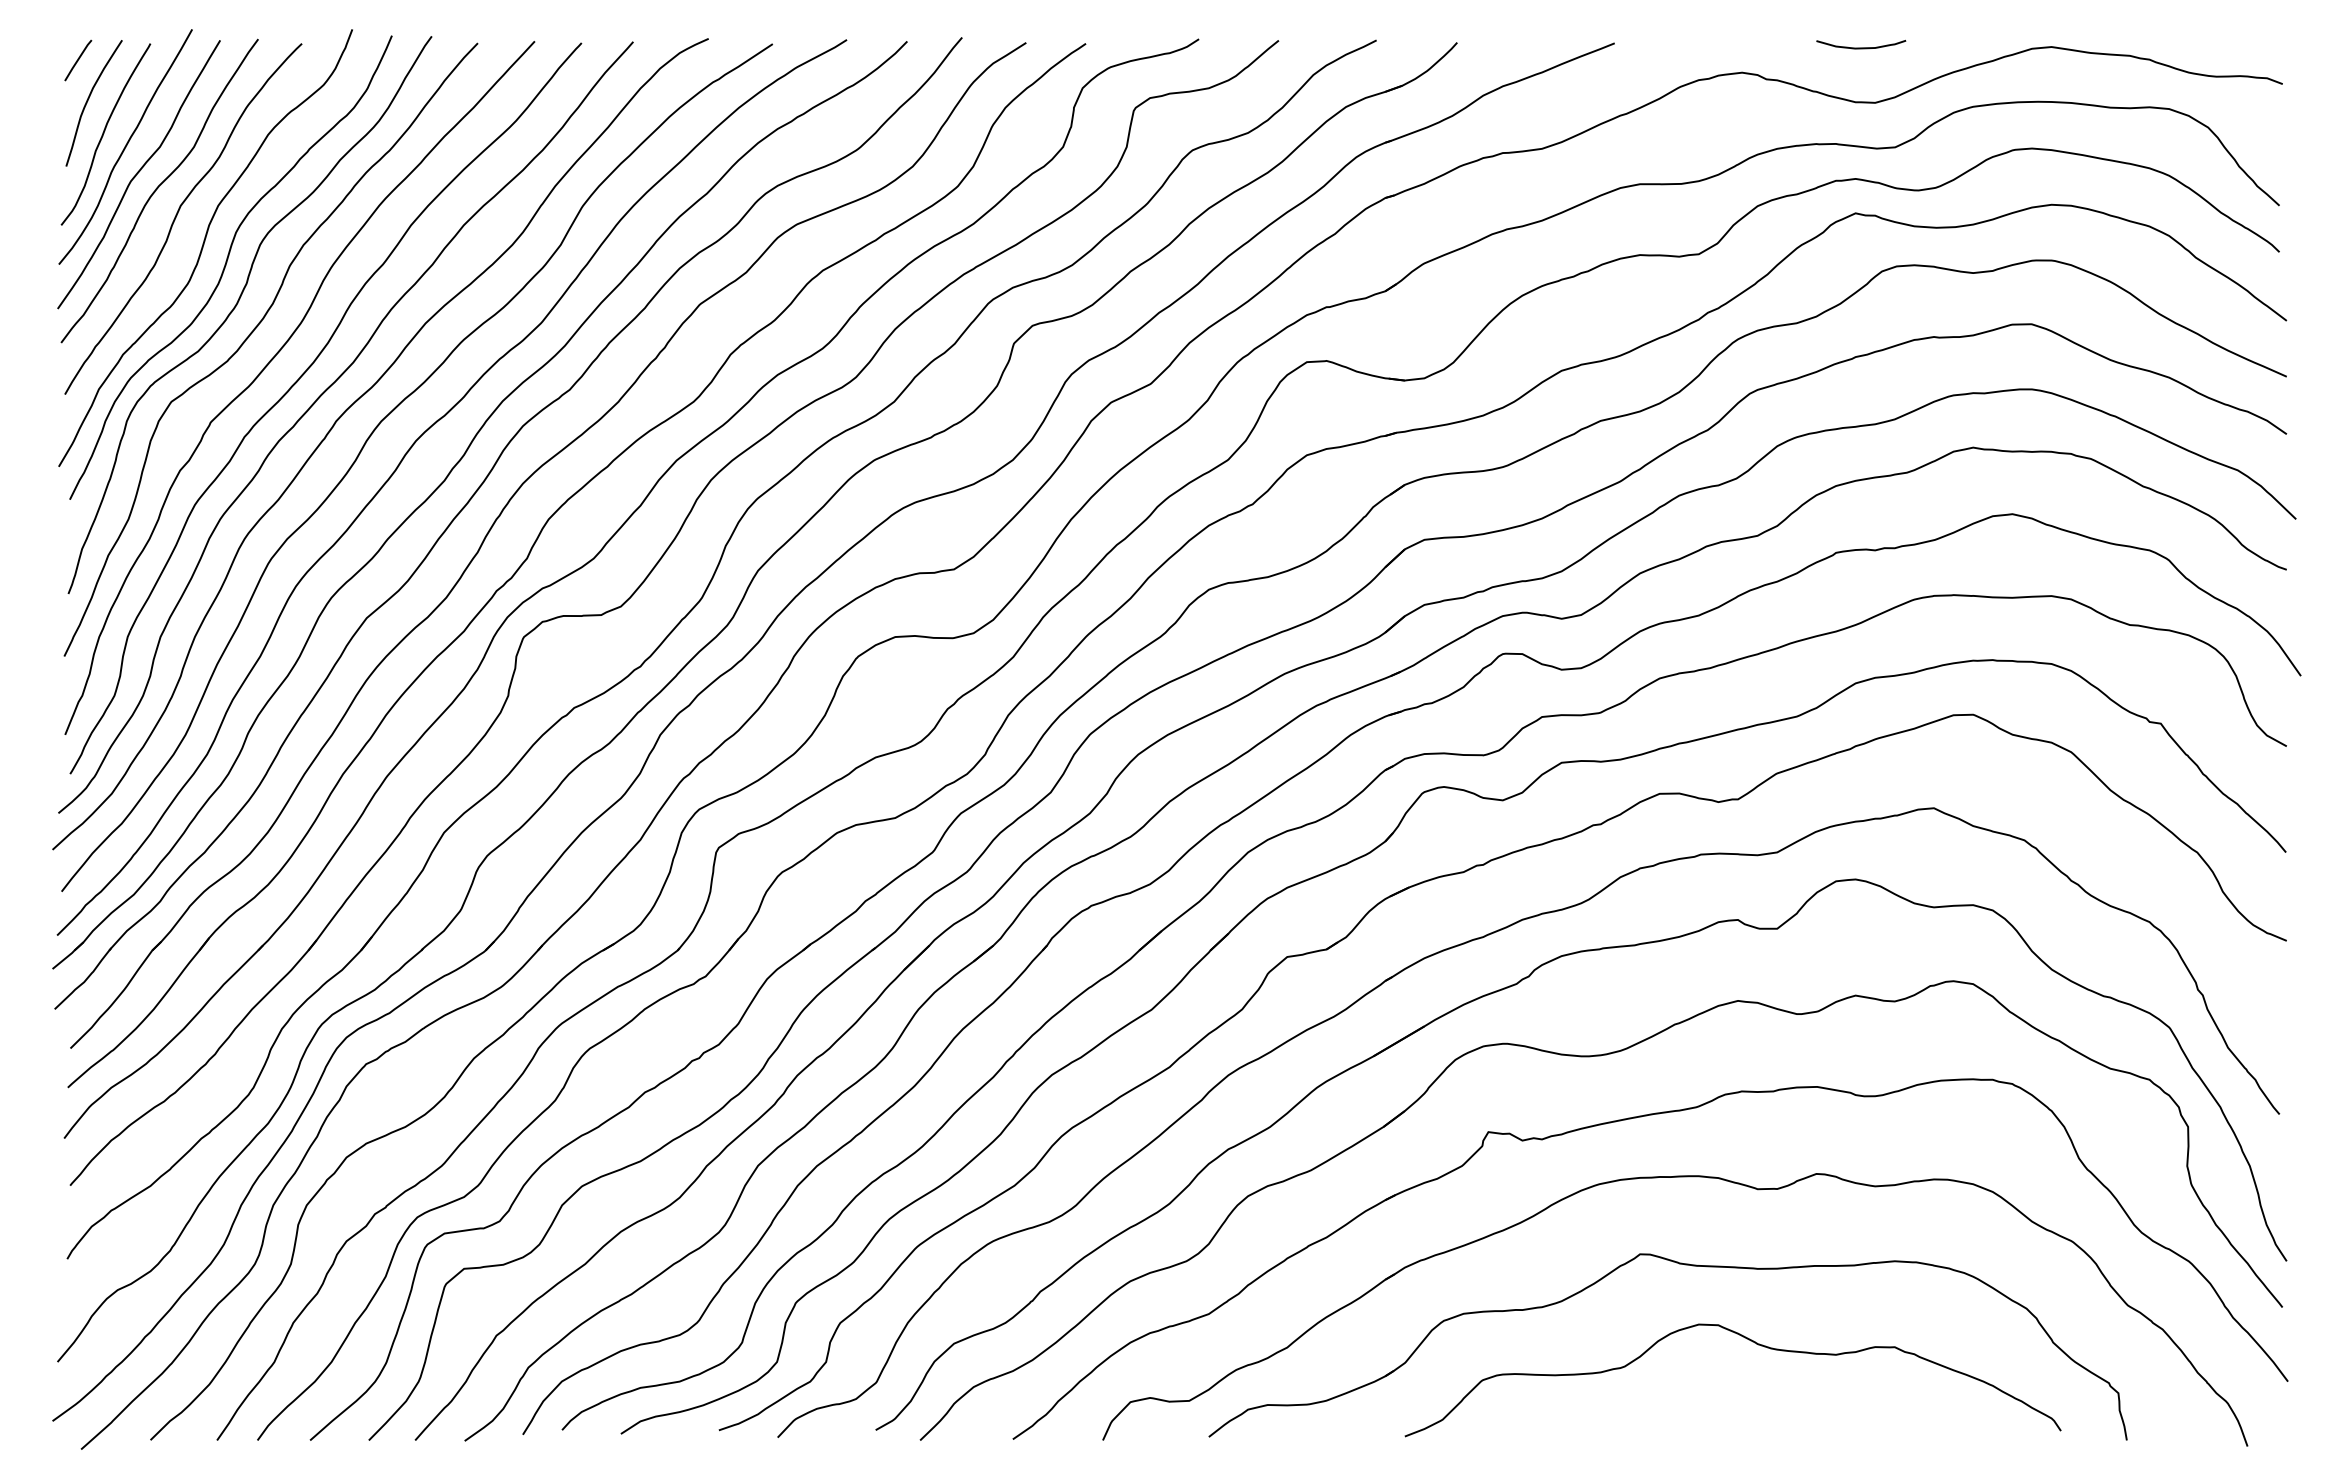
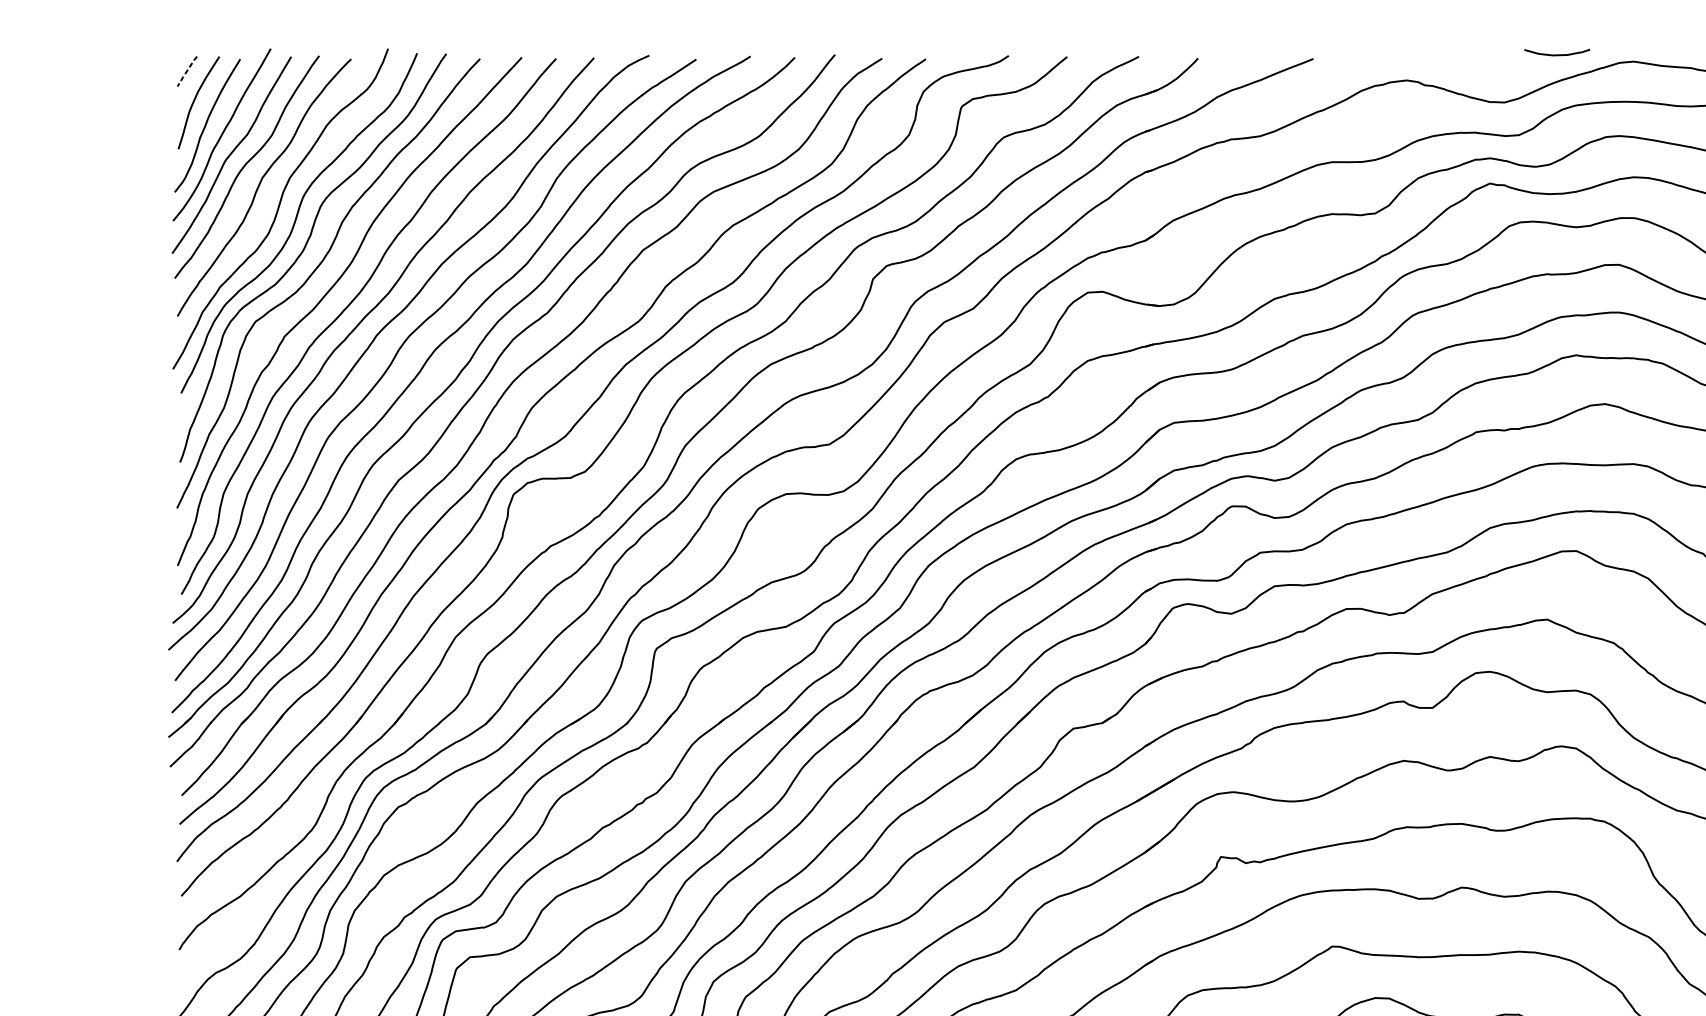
curve: (1861, 47) -> (1557, 54), moved
line: (77, 60) -> (186, 71), solid -> dashed

